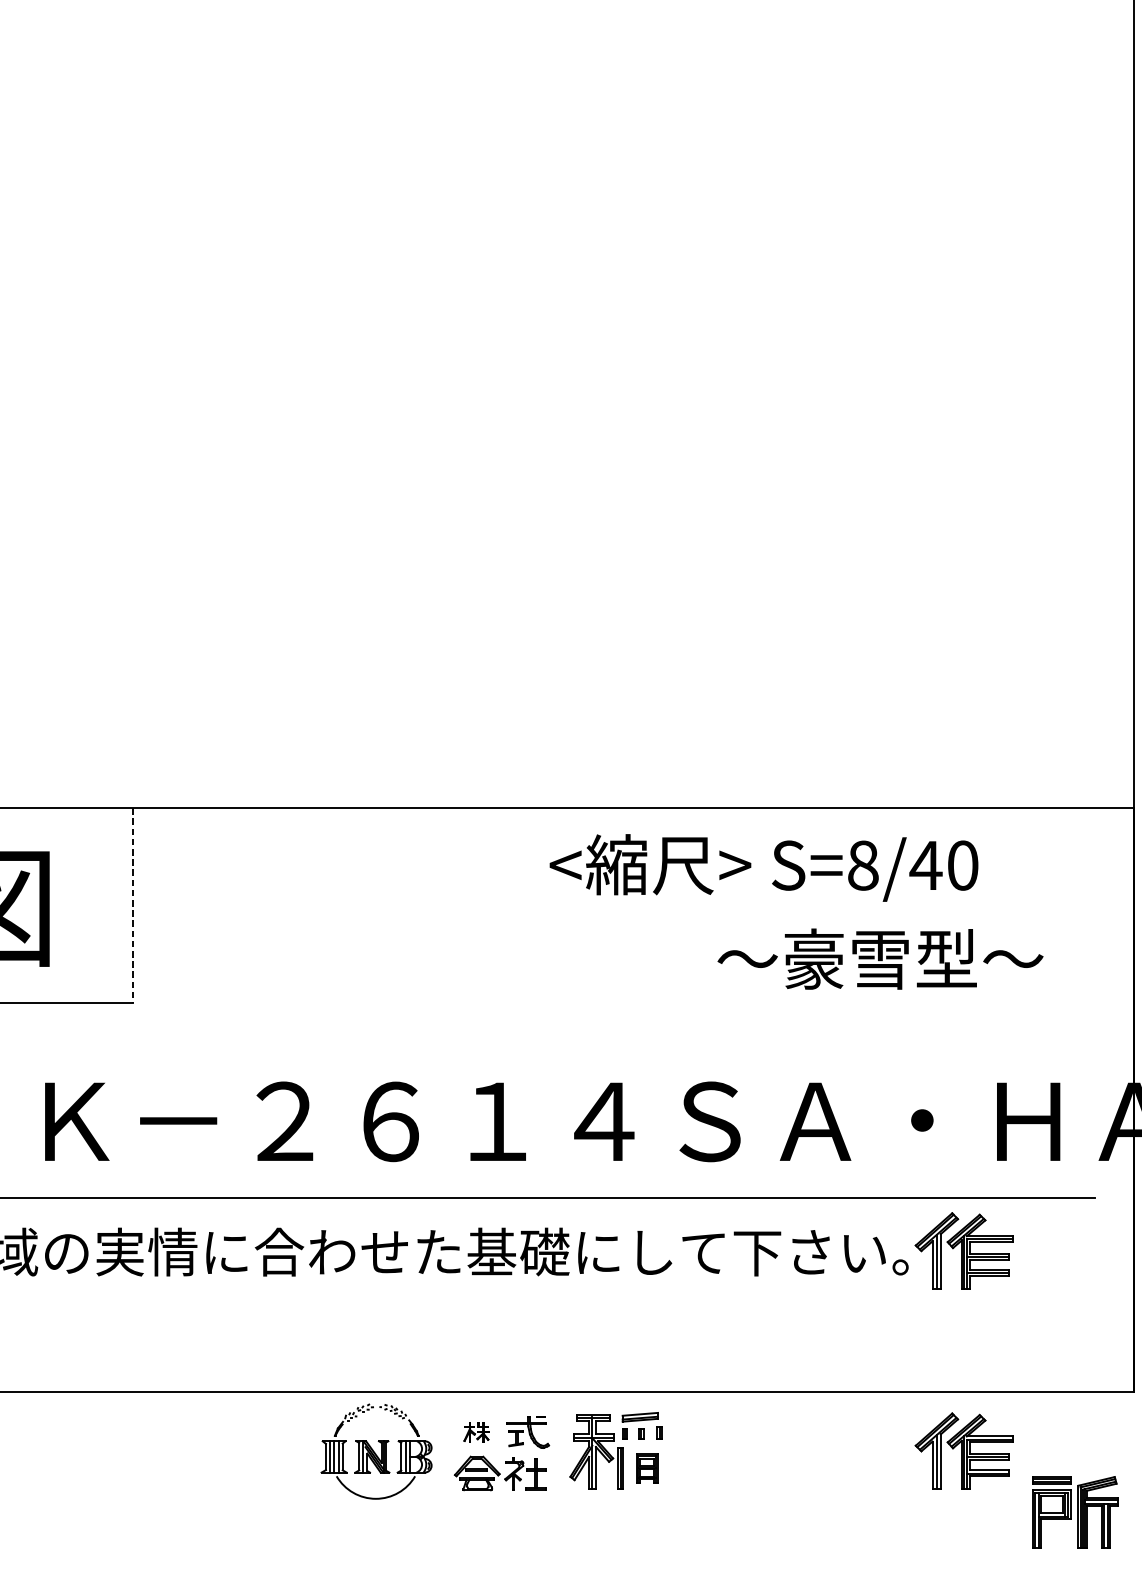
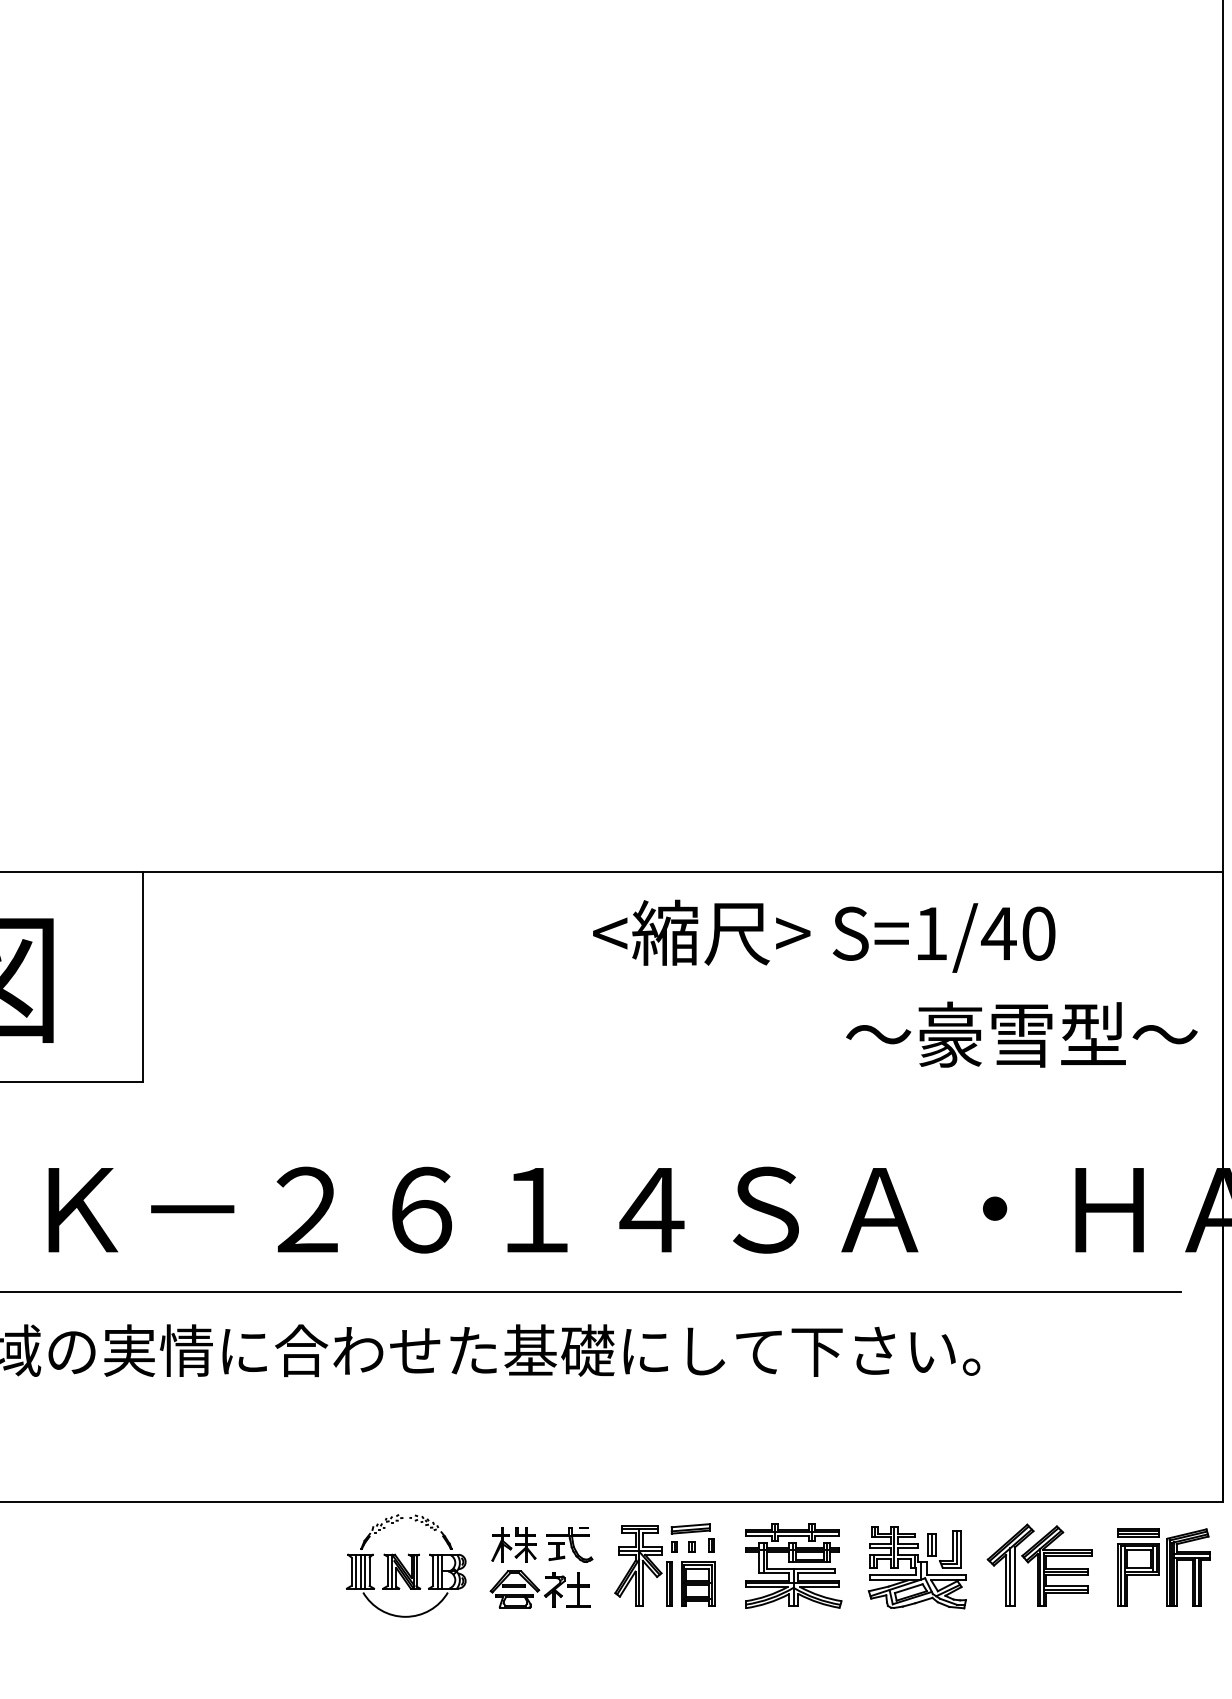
text: (863, 865) -> (931, 933), S=8/40 -> S=1/40
line: (132, 906) -> (143, 977), dashed -> solid
text: (880, 958) -> (1021, 1034), moved
part: (963, 1250) -> (1039, 1348), removed
part: (475, 1431) -> (513, 1544), size x1.67
part: (735, 1451) -> (793, 1565), added
part: (849, 1453) -> (916, 1567), added
part: (647, 1467) -> (698, 1583), size x1.43
part: (1074, 1512) -> (1163, 1567), moved

